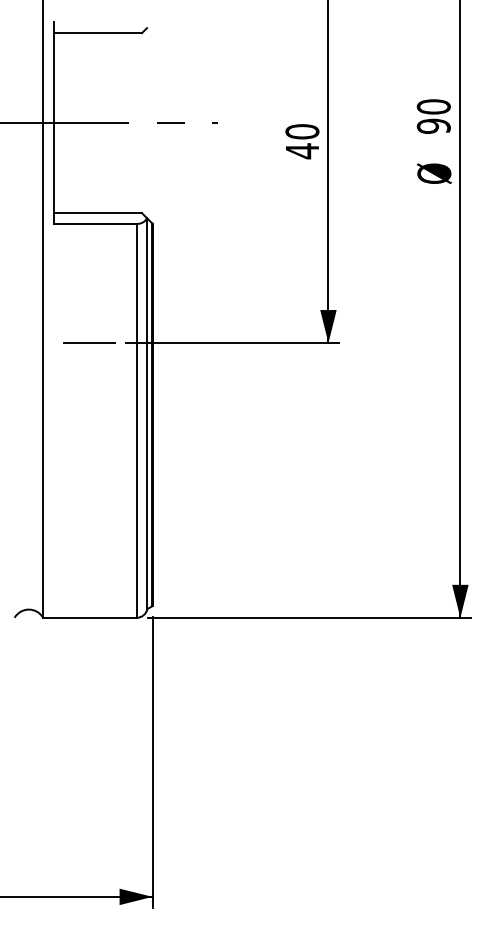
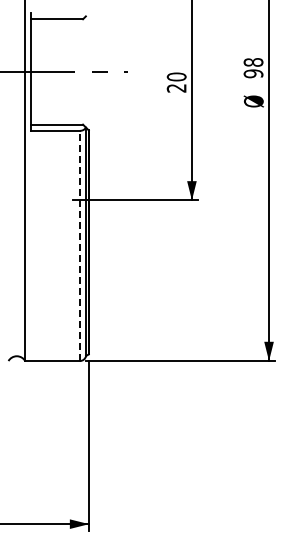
text: (433, 106) -> (253, 62), 90 -> 98
text: (302, 151) -> (176, 88), 40 -> 20
line: (88, 343) -> (51, 200), removed
line: (136, 420) -> (79, 245), solid -> dashed

